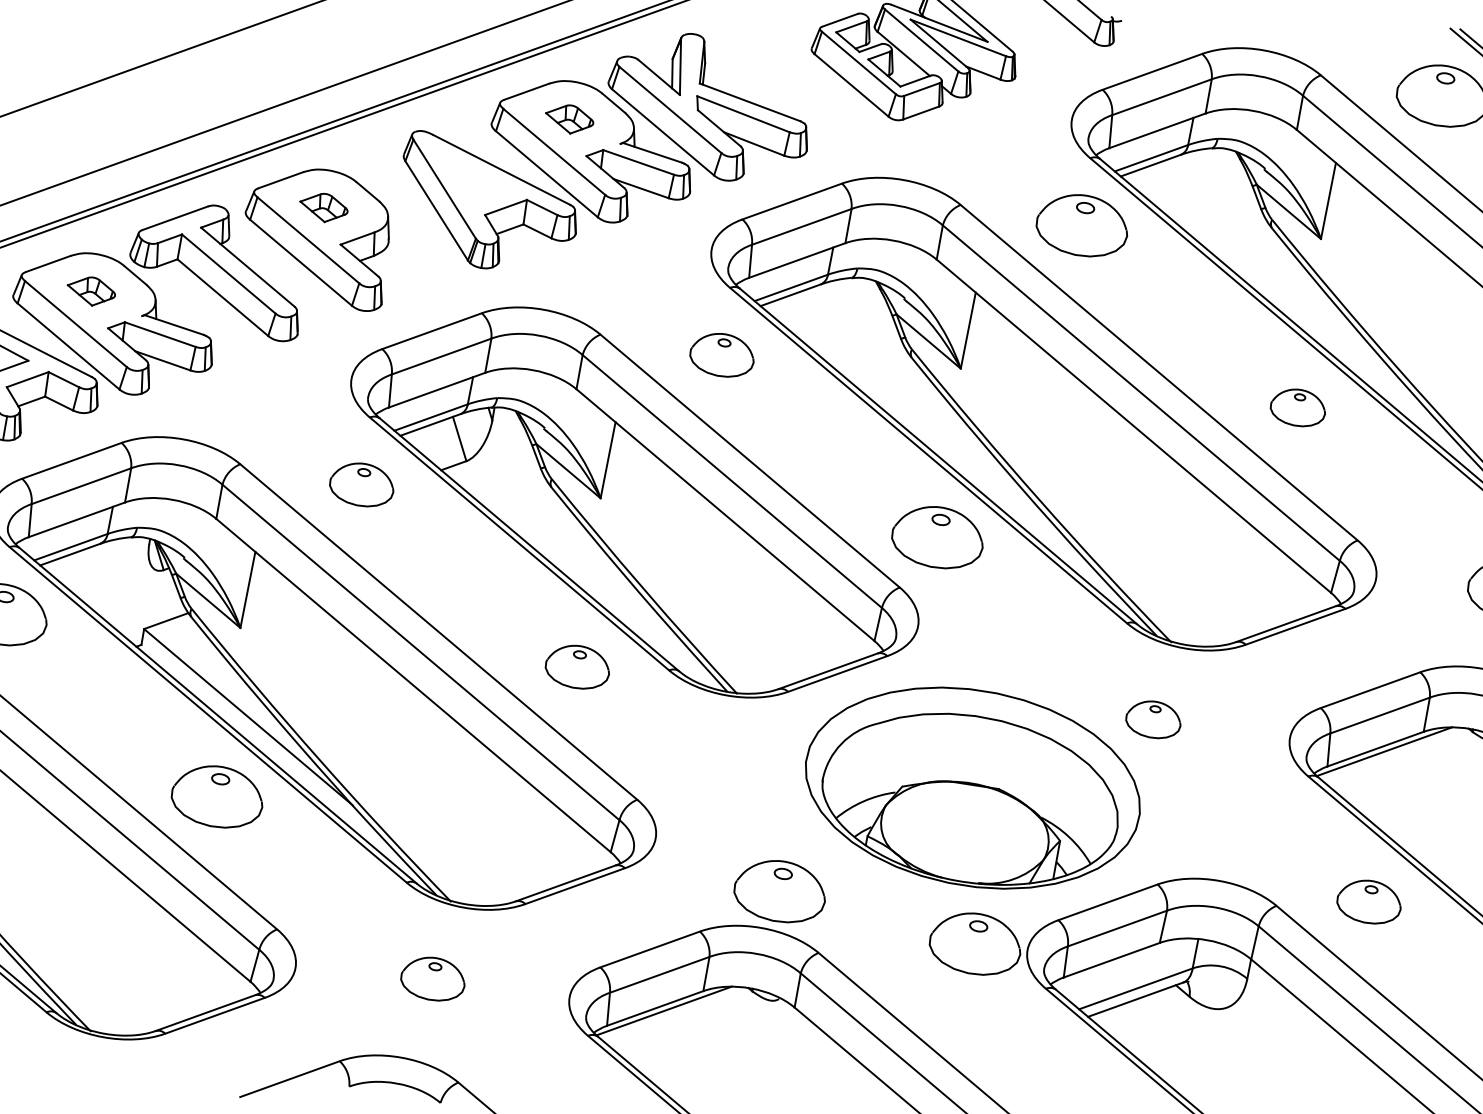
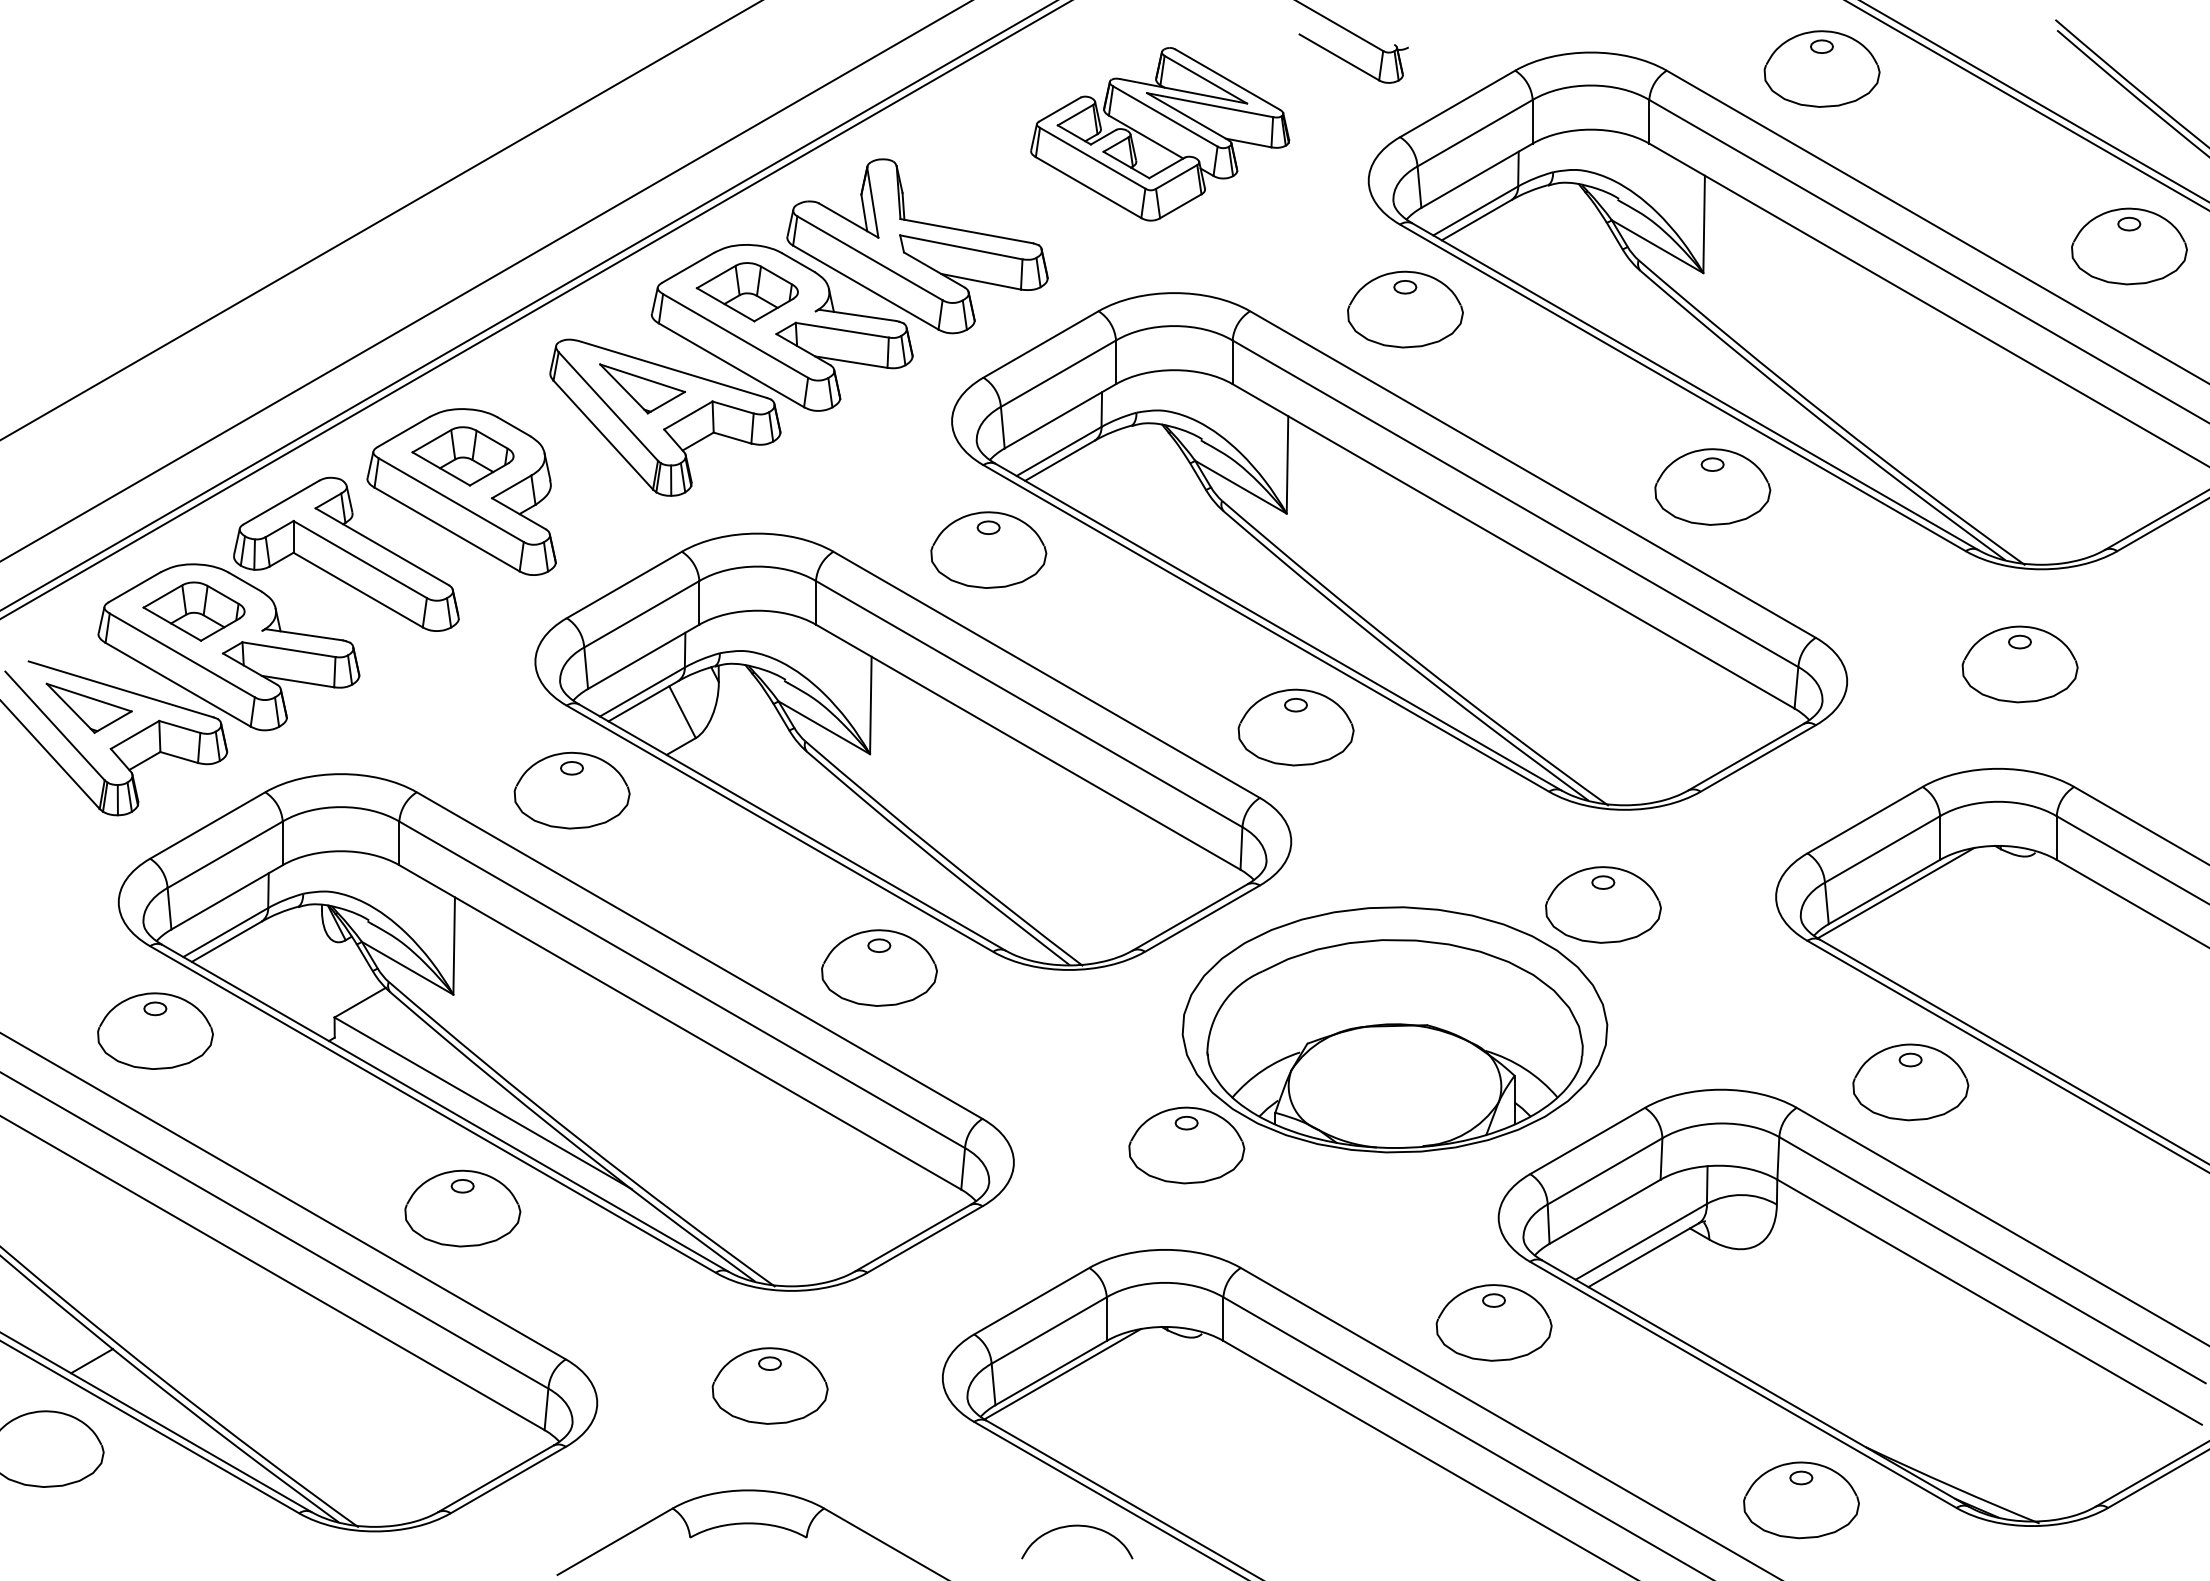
part: (568, 119) -> (746, 292), size x1.67
part: (473, 179) -> (642, 388), added
part: (323, 207) -> (462, 456), size x1.67
part: (90, 291) -> (193, 611), size x1.67
part: (722, 354) -> (988, 549), size x1.43
part: (1298, 407) -> (1712, 486), size x1.67
part: (361, 484) -> (571, 790), size x1.43
part: (577, 666) -> (879, 967), size x1.43
part: (1153, 719) -> (1603, 904), size x1.67
part: (780, 891) -> (1186, 1145), moved
part: (1369, 902) -> (1910, 1082), size x1.43
part: (975, 943) -> (1493, 1322), moved
part: (432, 978) -> (769, 1385), size x1.43

